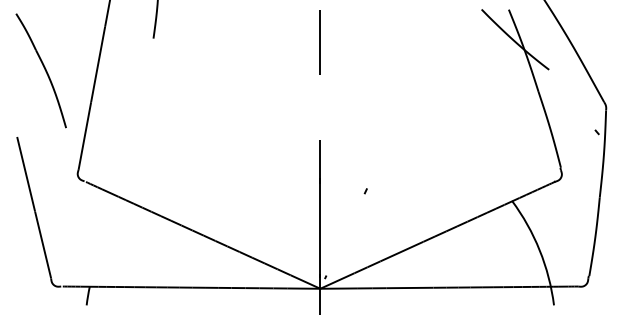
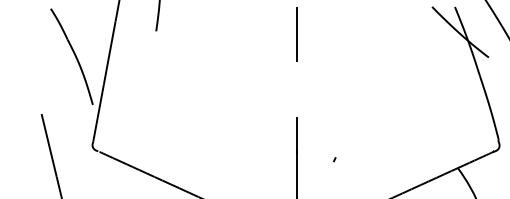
part: (40, 70) -> (71, 56), moved

